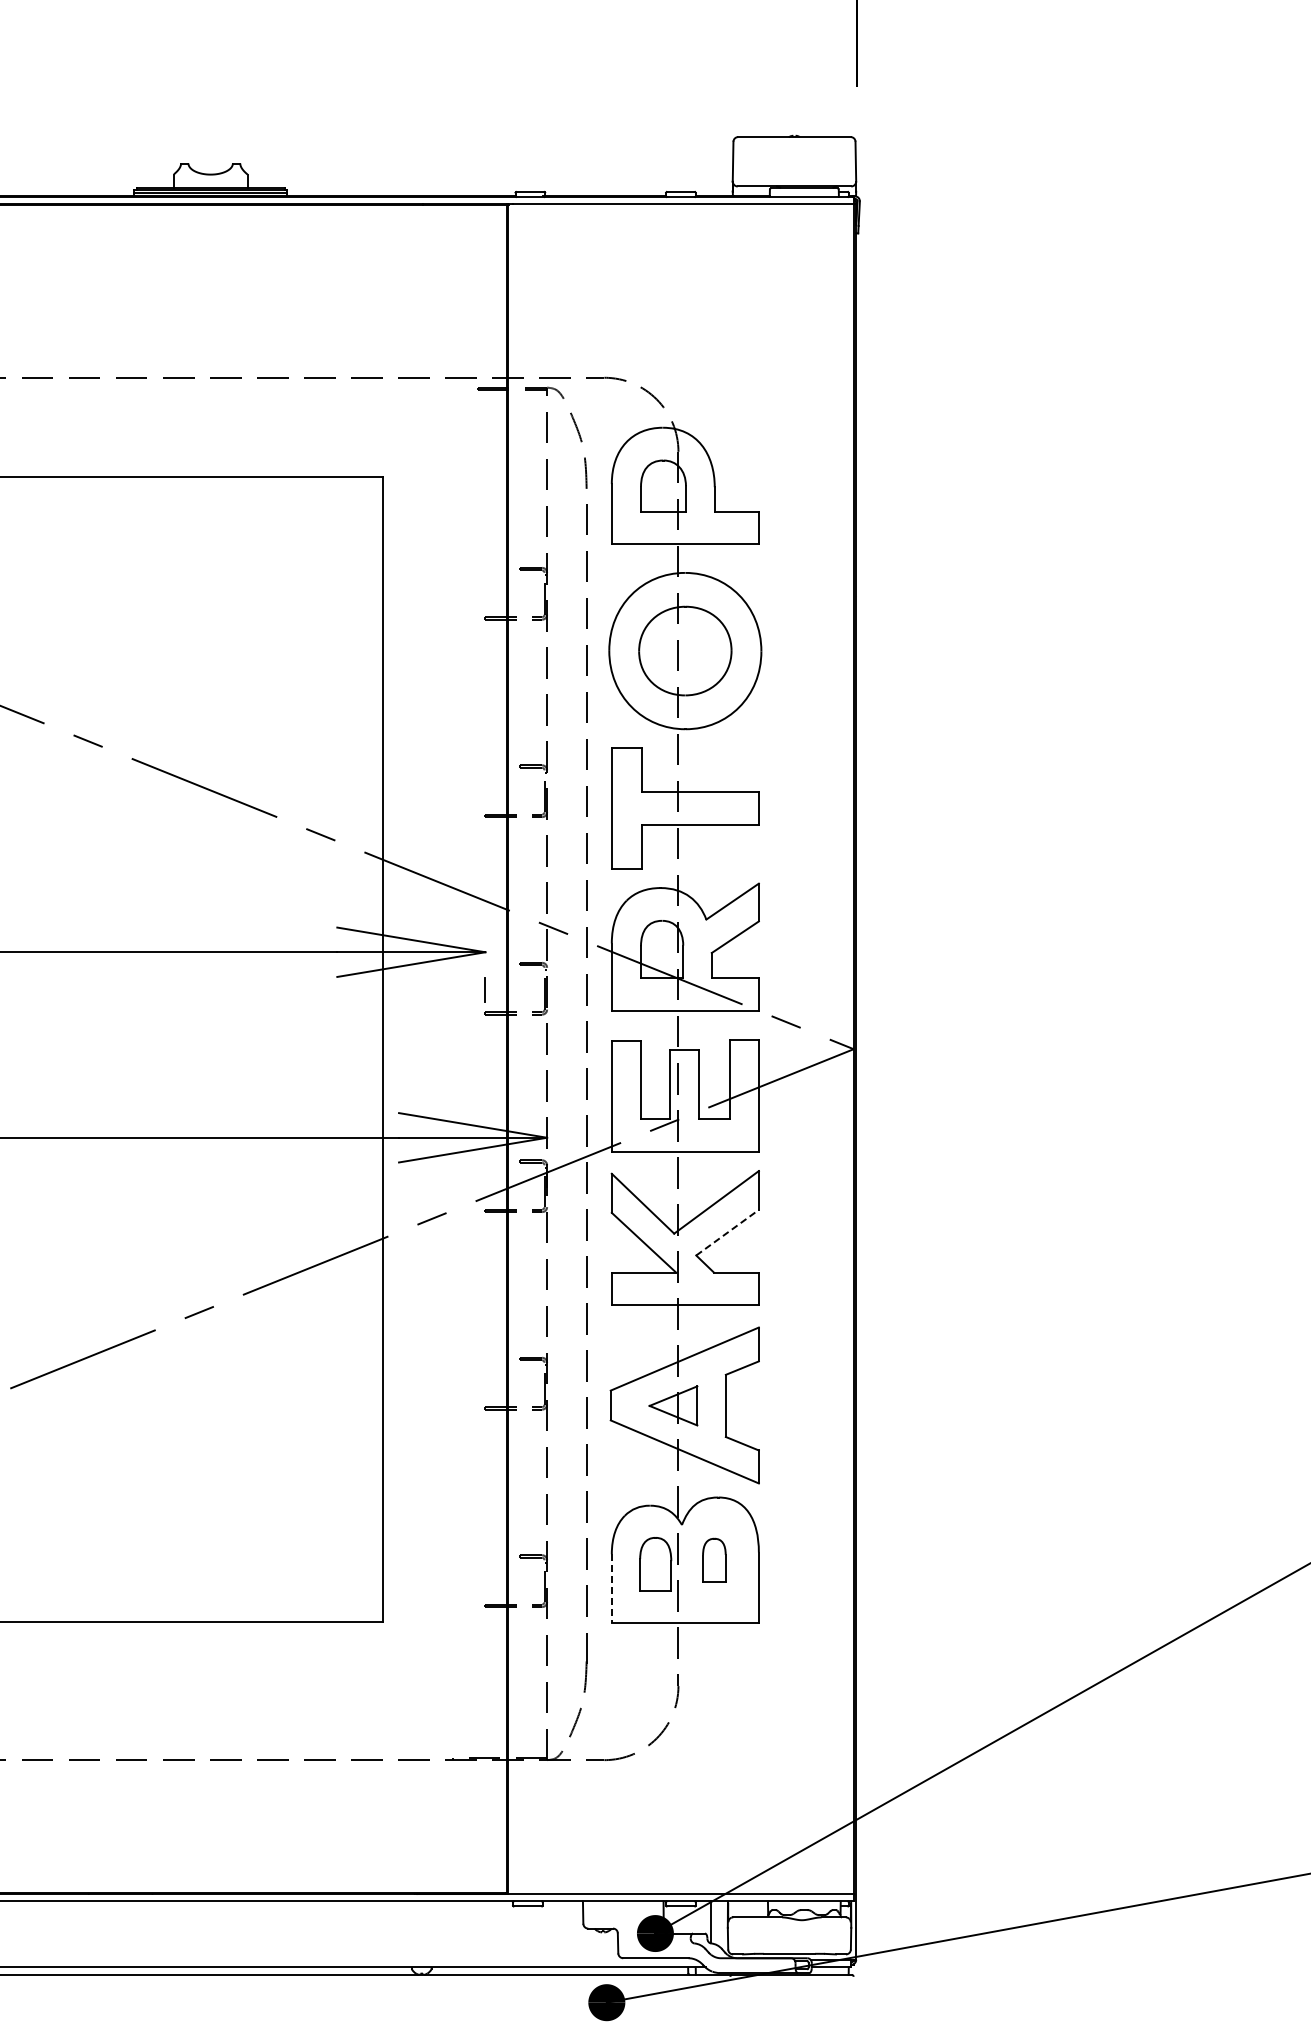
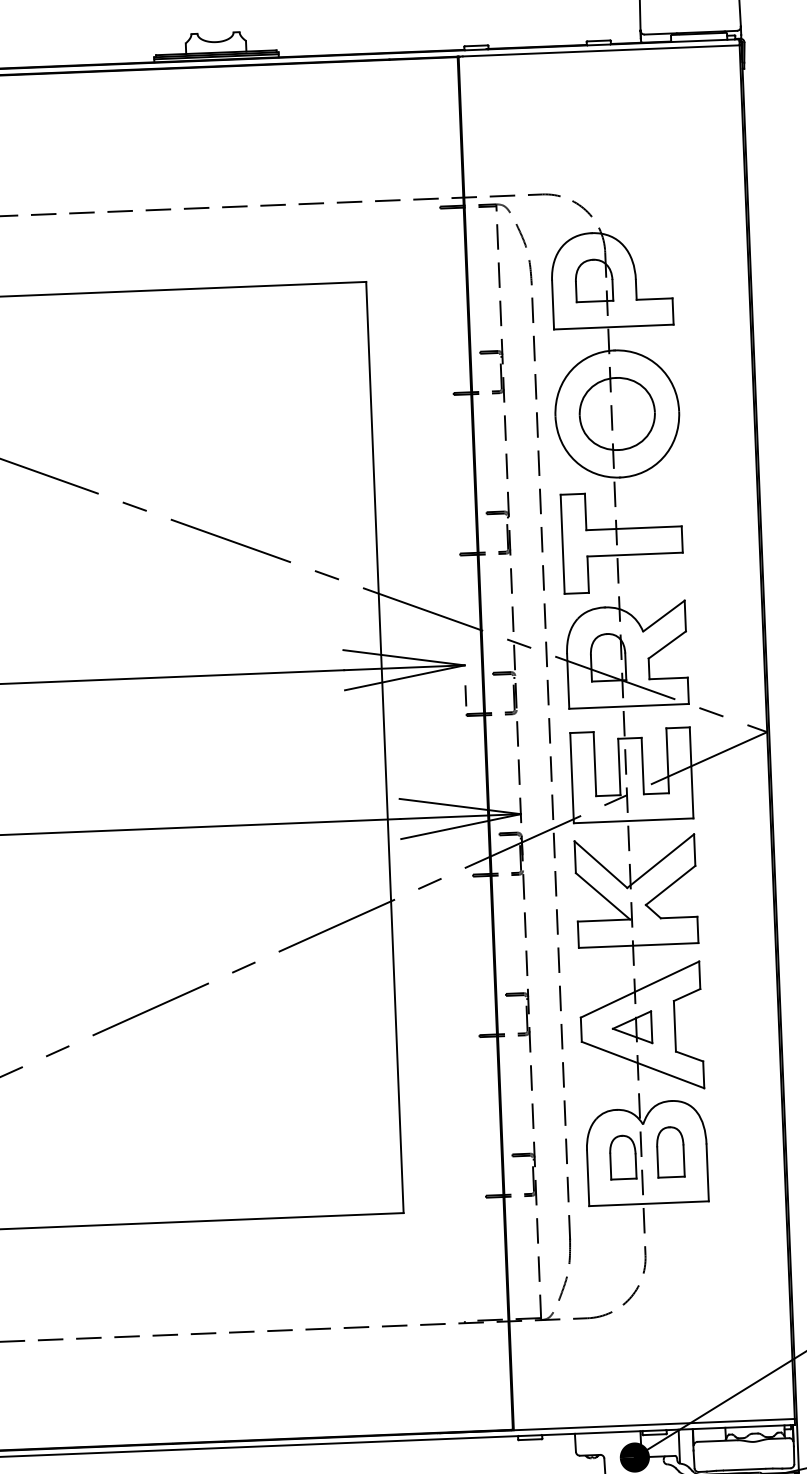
line: (727, 1232) -> (670, 885), dashed -> solid
part: (714, 1559) -> (670, 1151), size x1.43
line: (611, 1588) -> (587, 1178), dashed -> solid

